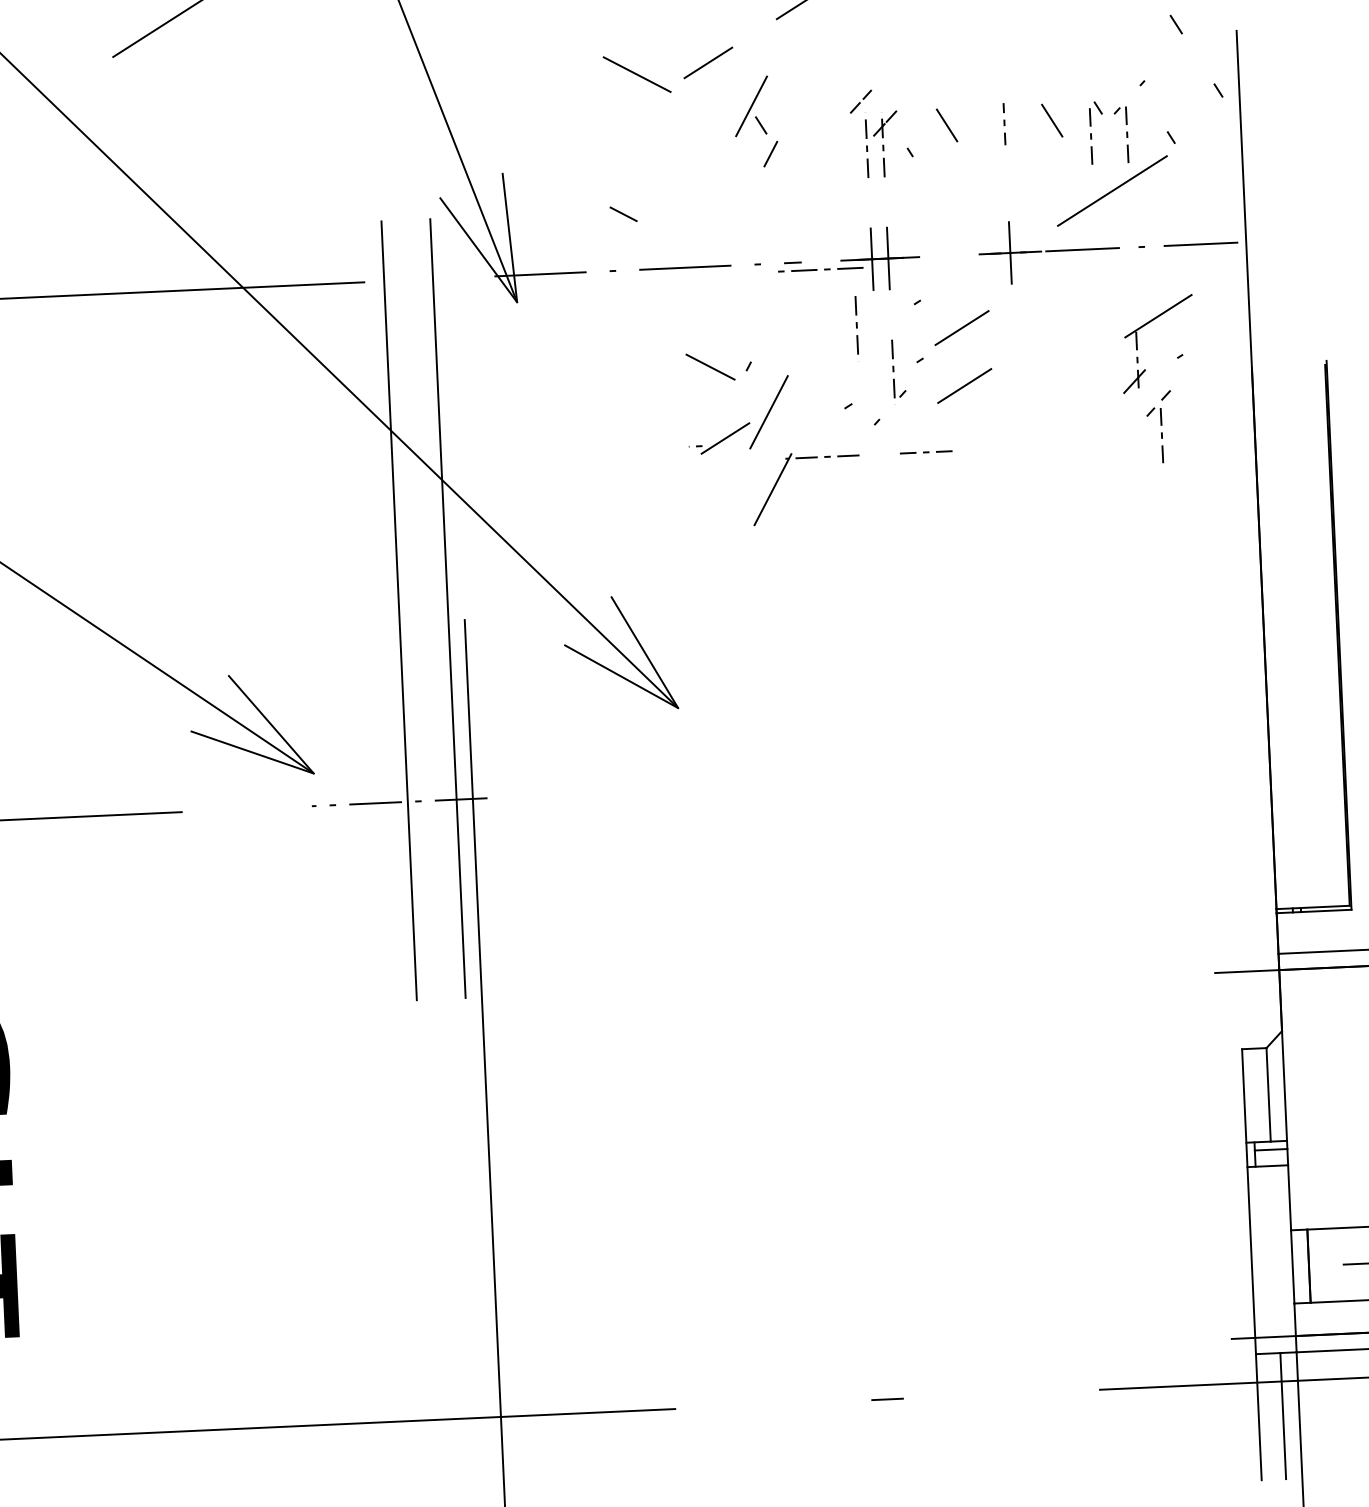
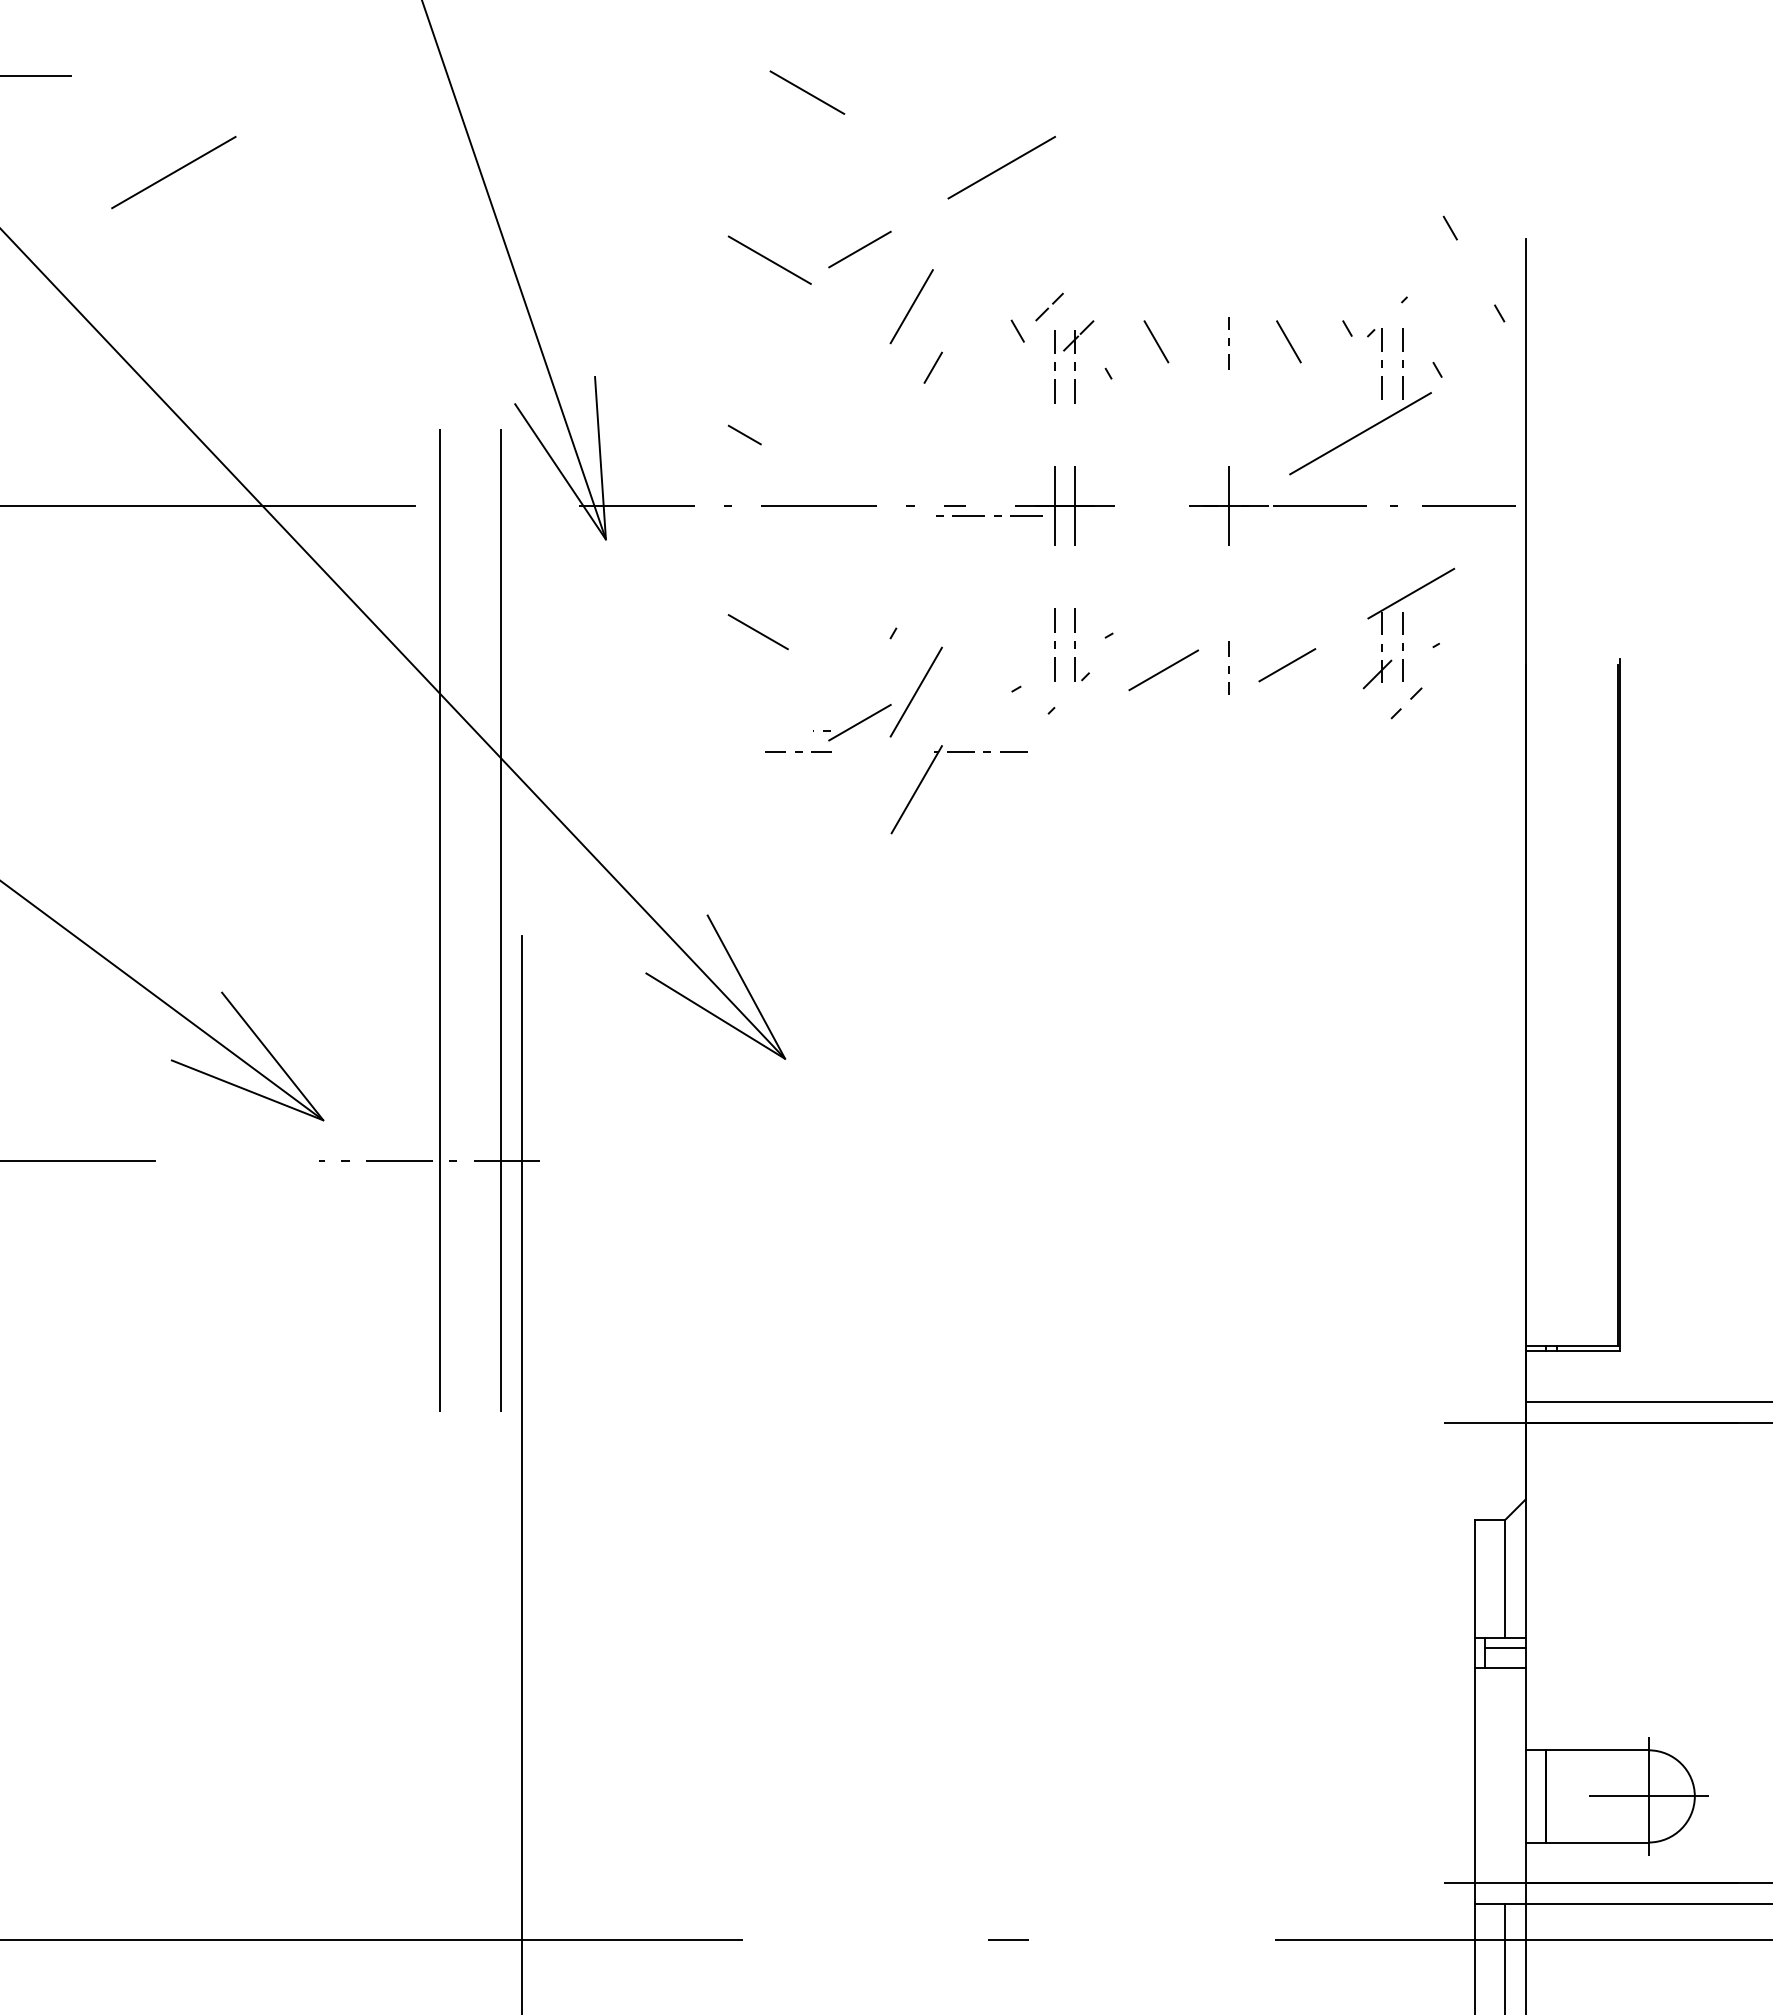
line: (760, 124) -> (1017, 330), moved
line: (1090, 136) -> (1402, 363), moved
line: (856, 325) -> (1054, 644), moved
part: (957, 329) -> (1157, 599), removed
line: (709, 367) -> (757, 632), moved
line: (1062, 377) -> (1287, 665), added
line: (1016, 381) -> (1228, 667), added
line: (1161, 435) -> (1402, 646), moved
line: (926, 452) -> (798, 751), moved

